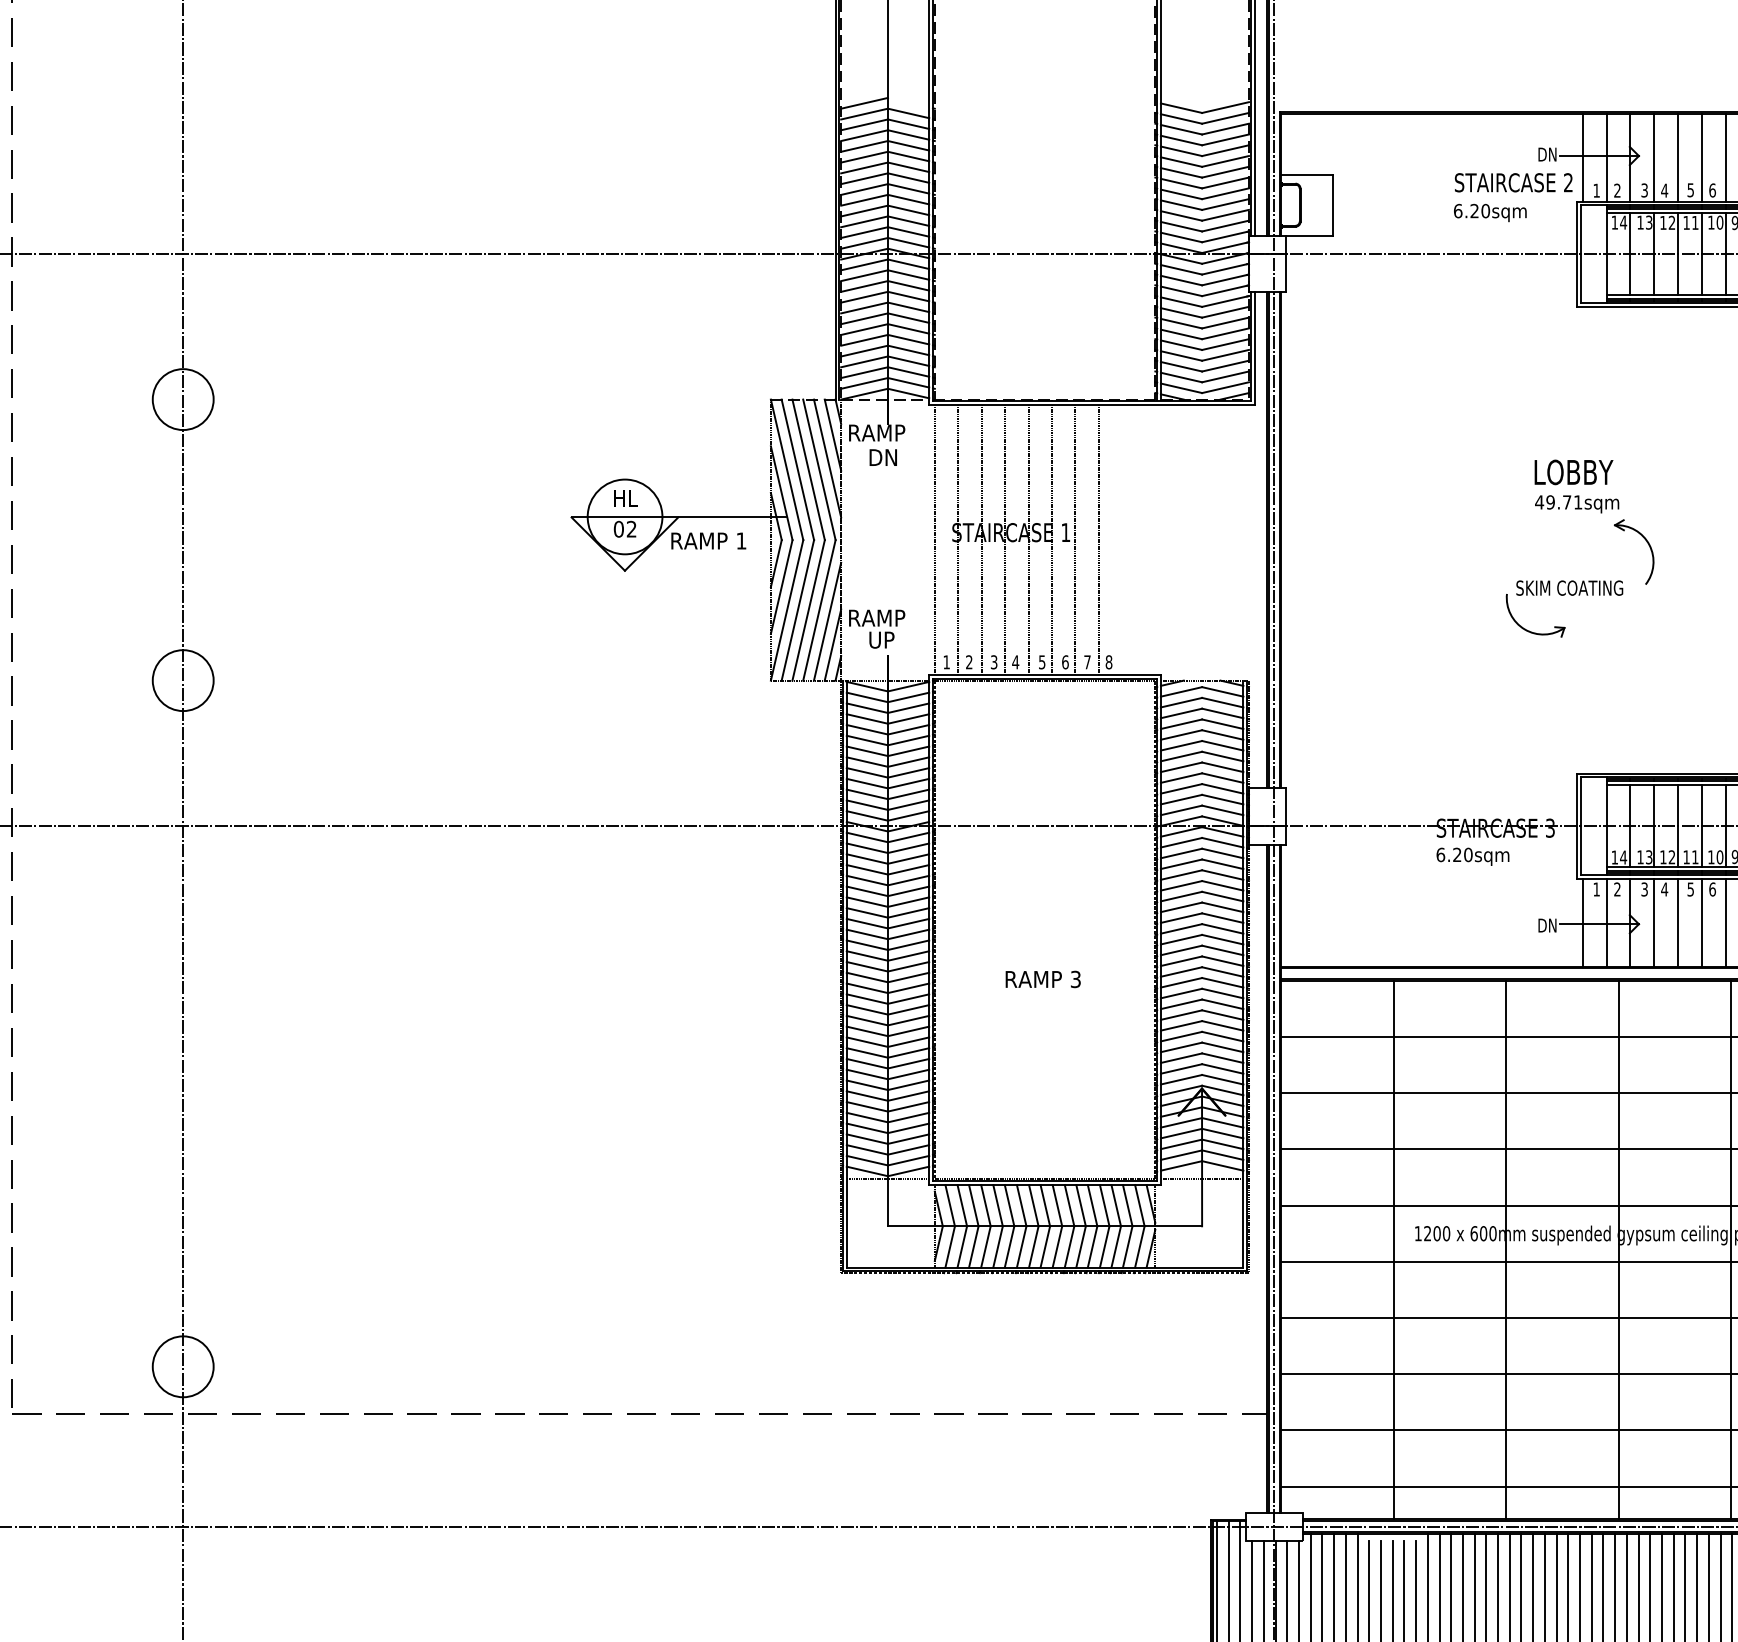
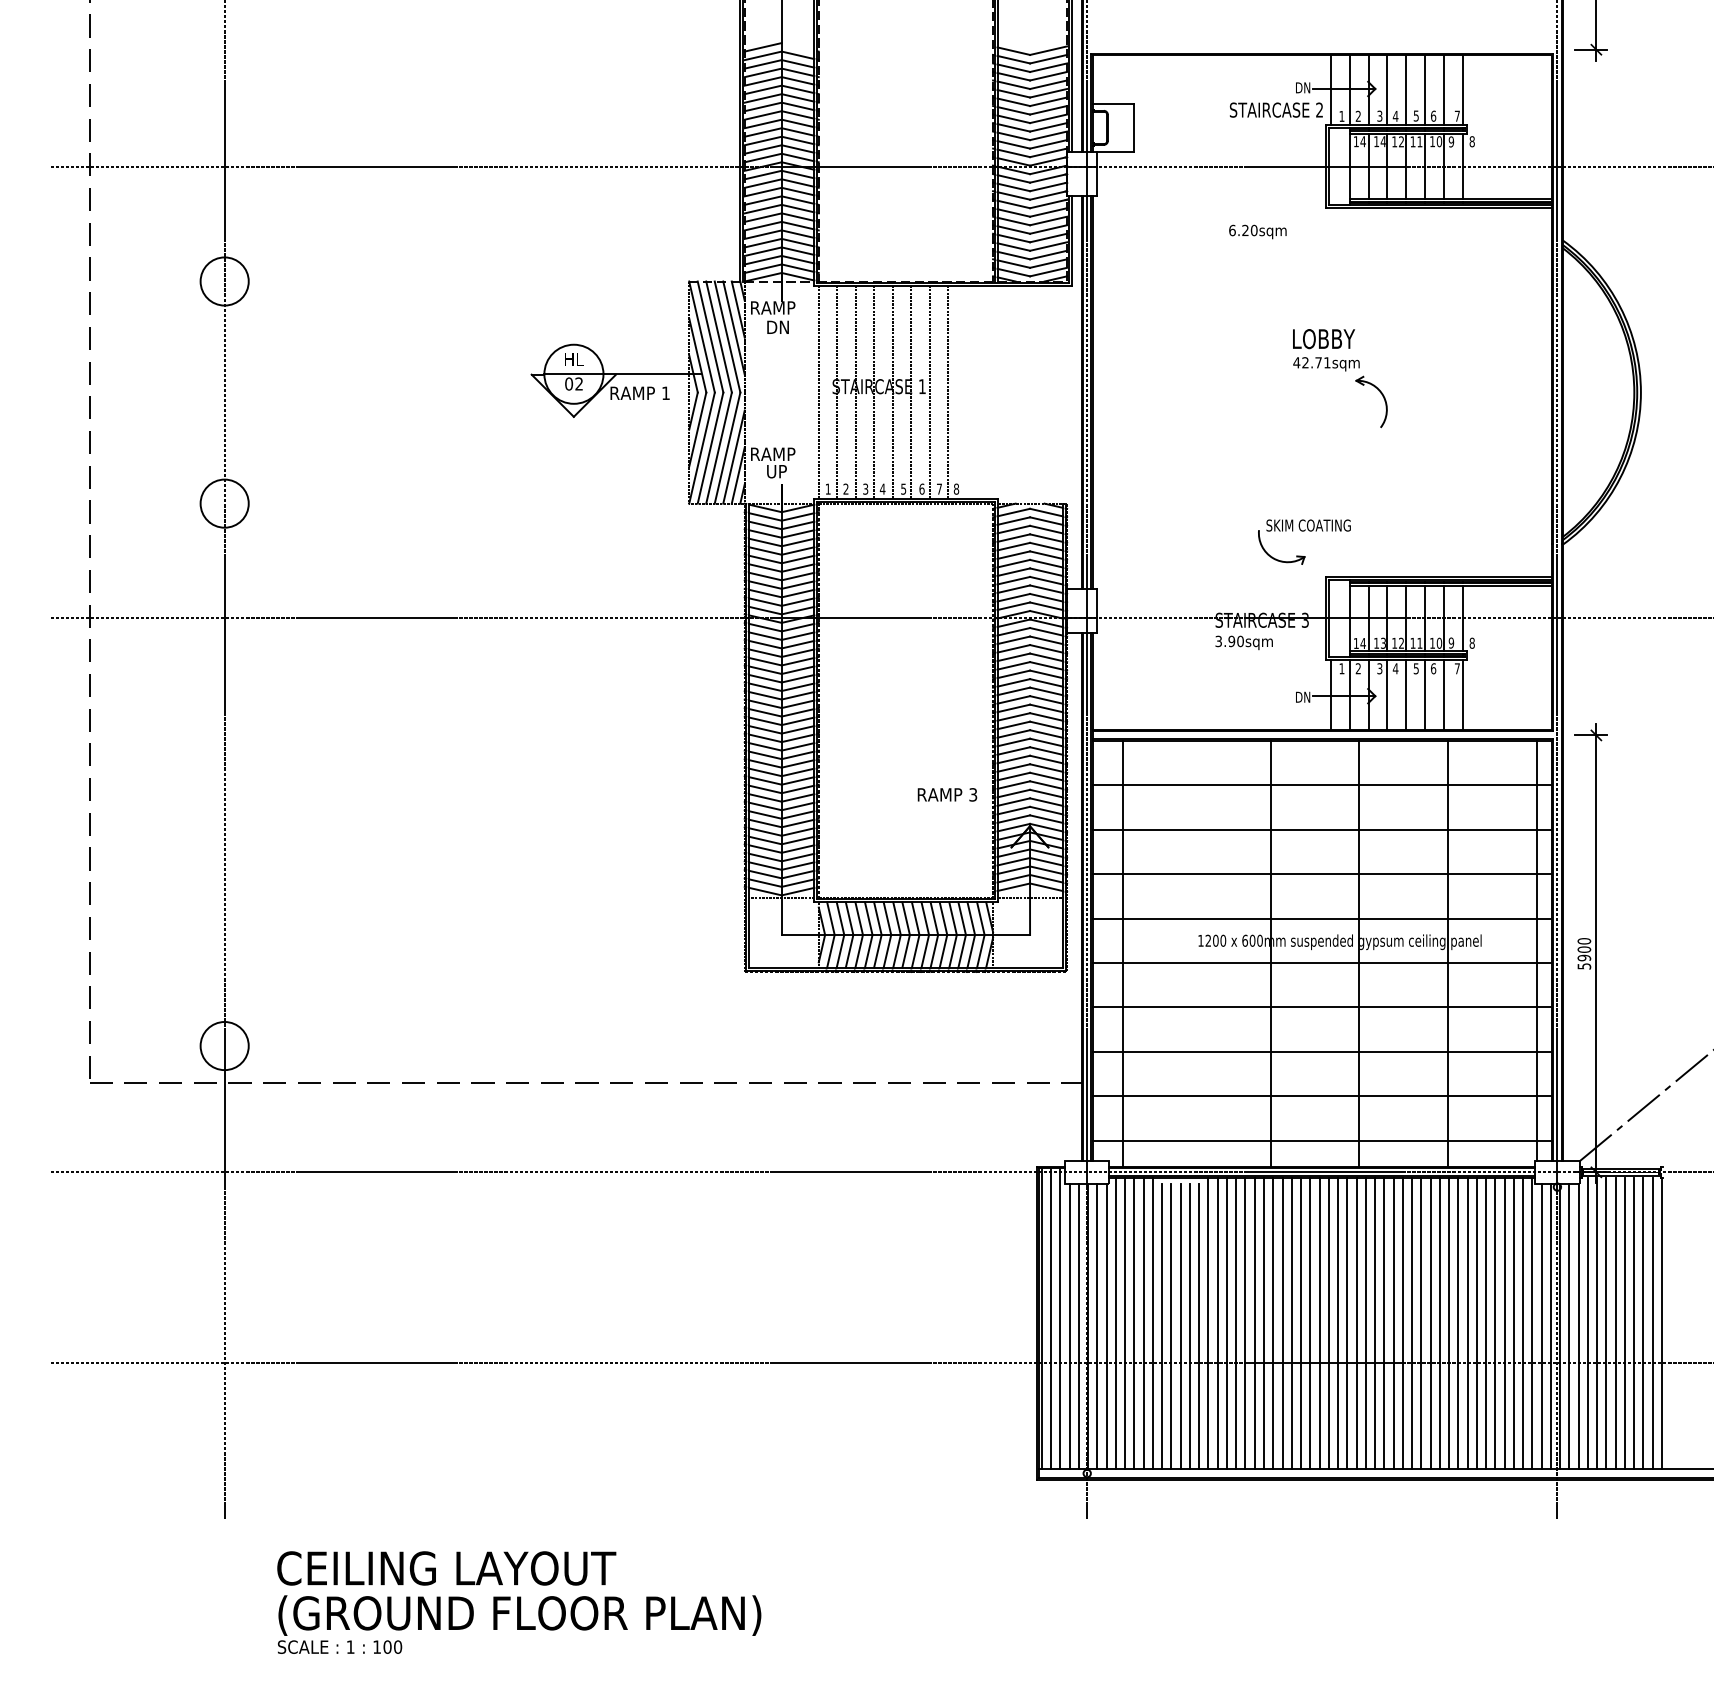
text: (1489, 212) -> (1257, 231), moved
text: (1647, 222) -> (1382, 141), 13 -> 14
text: (1550, 502) -> (1305, 362), 49.71sqm -> 42.71sqm
part: (1564, 595) -> (1304, 531), moved
text: (1449, 855) -> (1225, 641), 6.20sqm -> 3.90sqm
text: (1043, 978) -> (947, 794), moved
line: (1393, 1249) -> (1122, 953), moved

